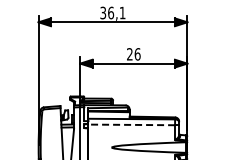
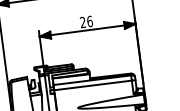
line: (131, 124) -> (92, 85), dashed -> solid

